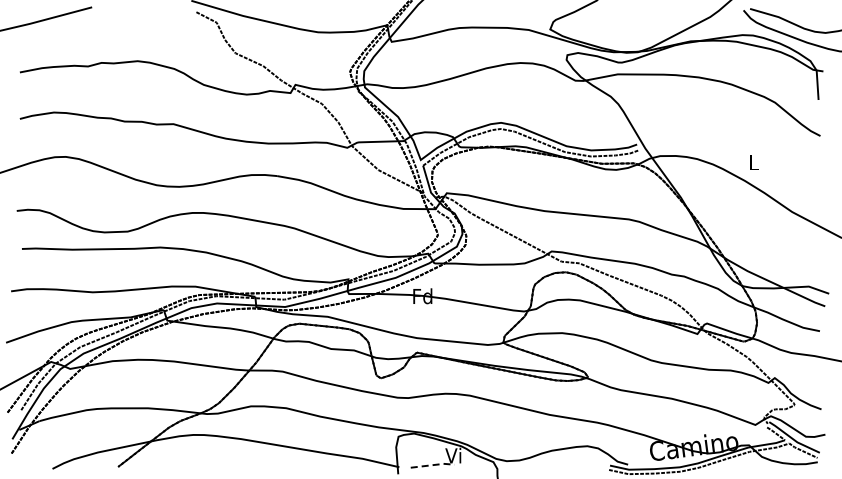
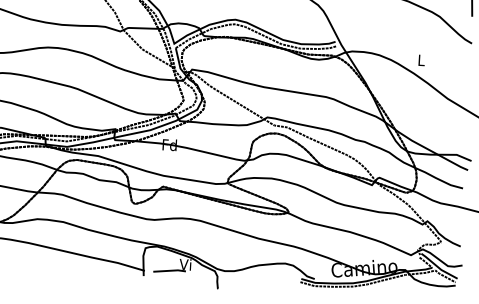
line: (433, 465) -> (170, 271), dashed -> solid

